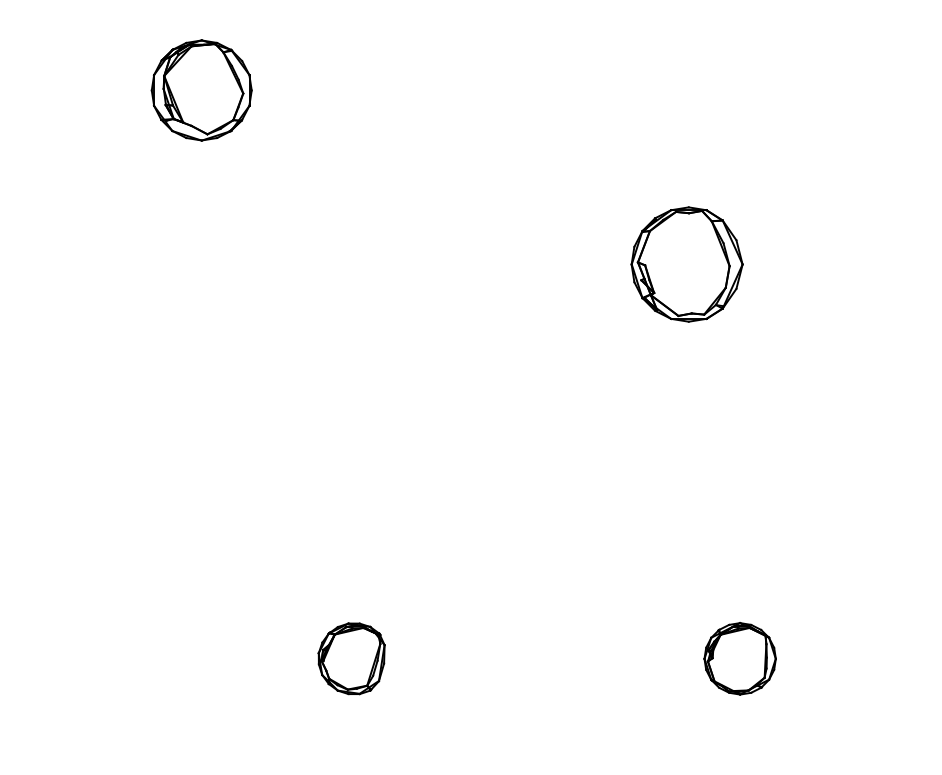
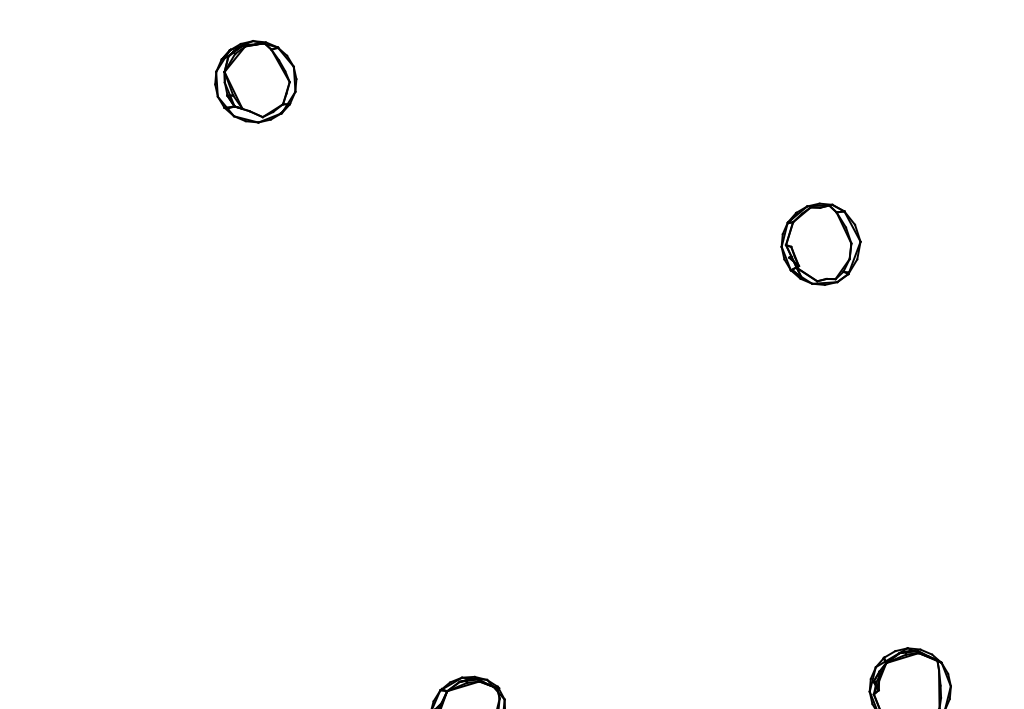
part: (201, 90) -> (255, 81), size x0.71
part: (687, 264) -> (821, 244), size x0.62

